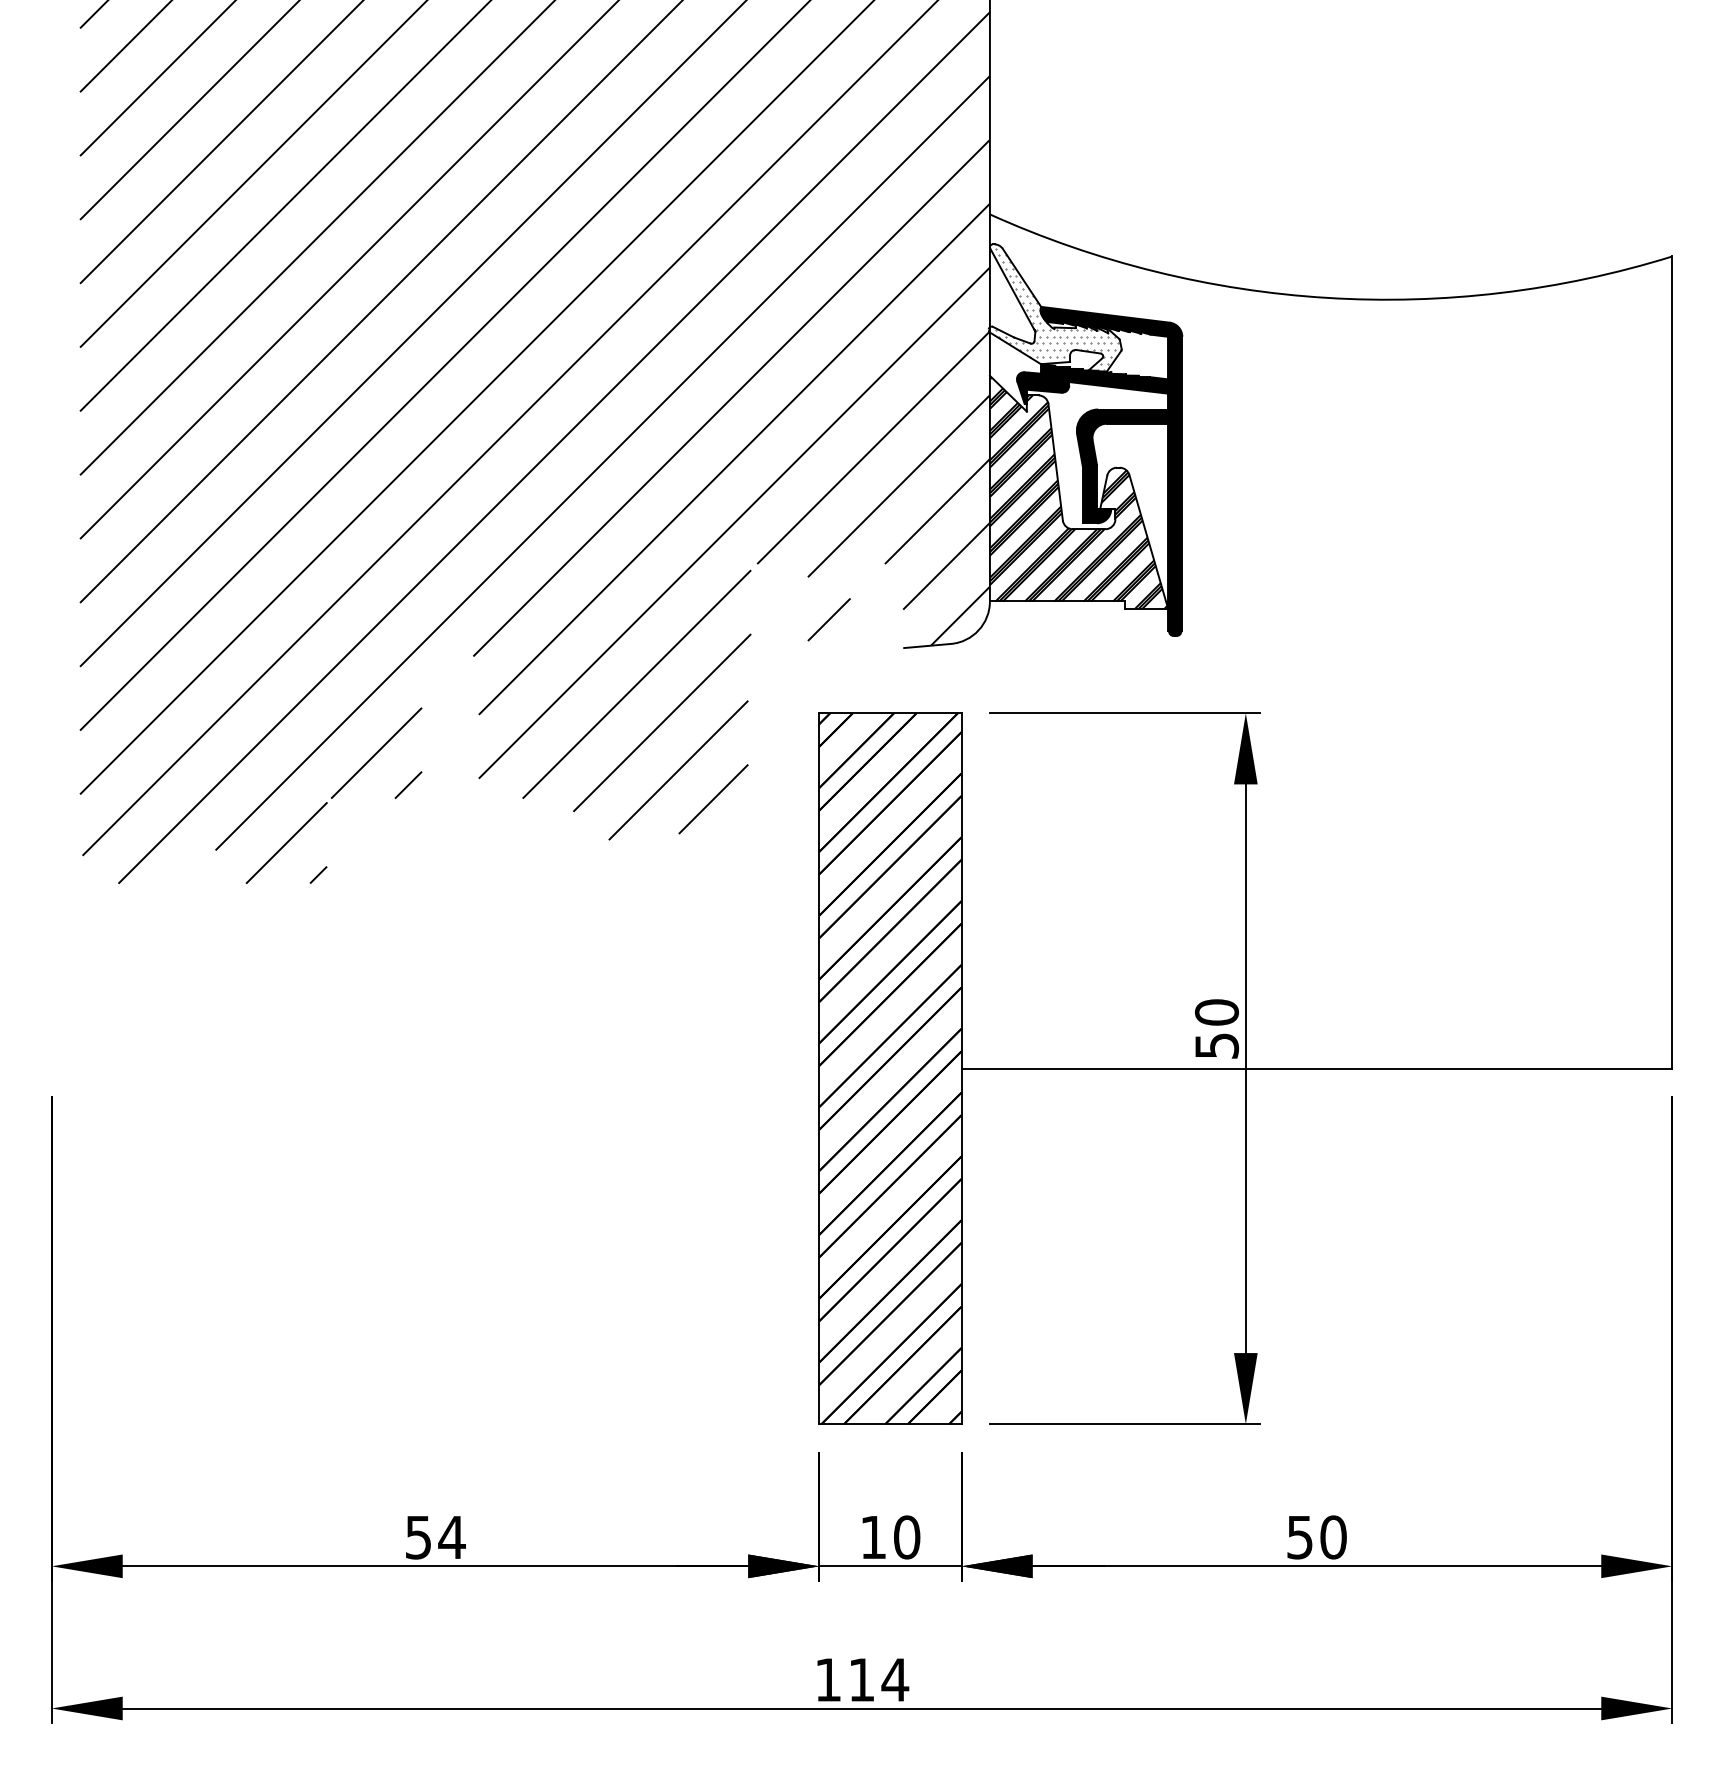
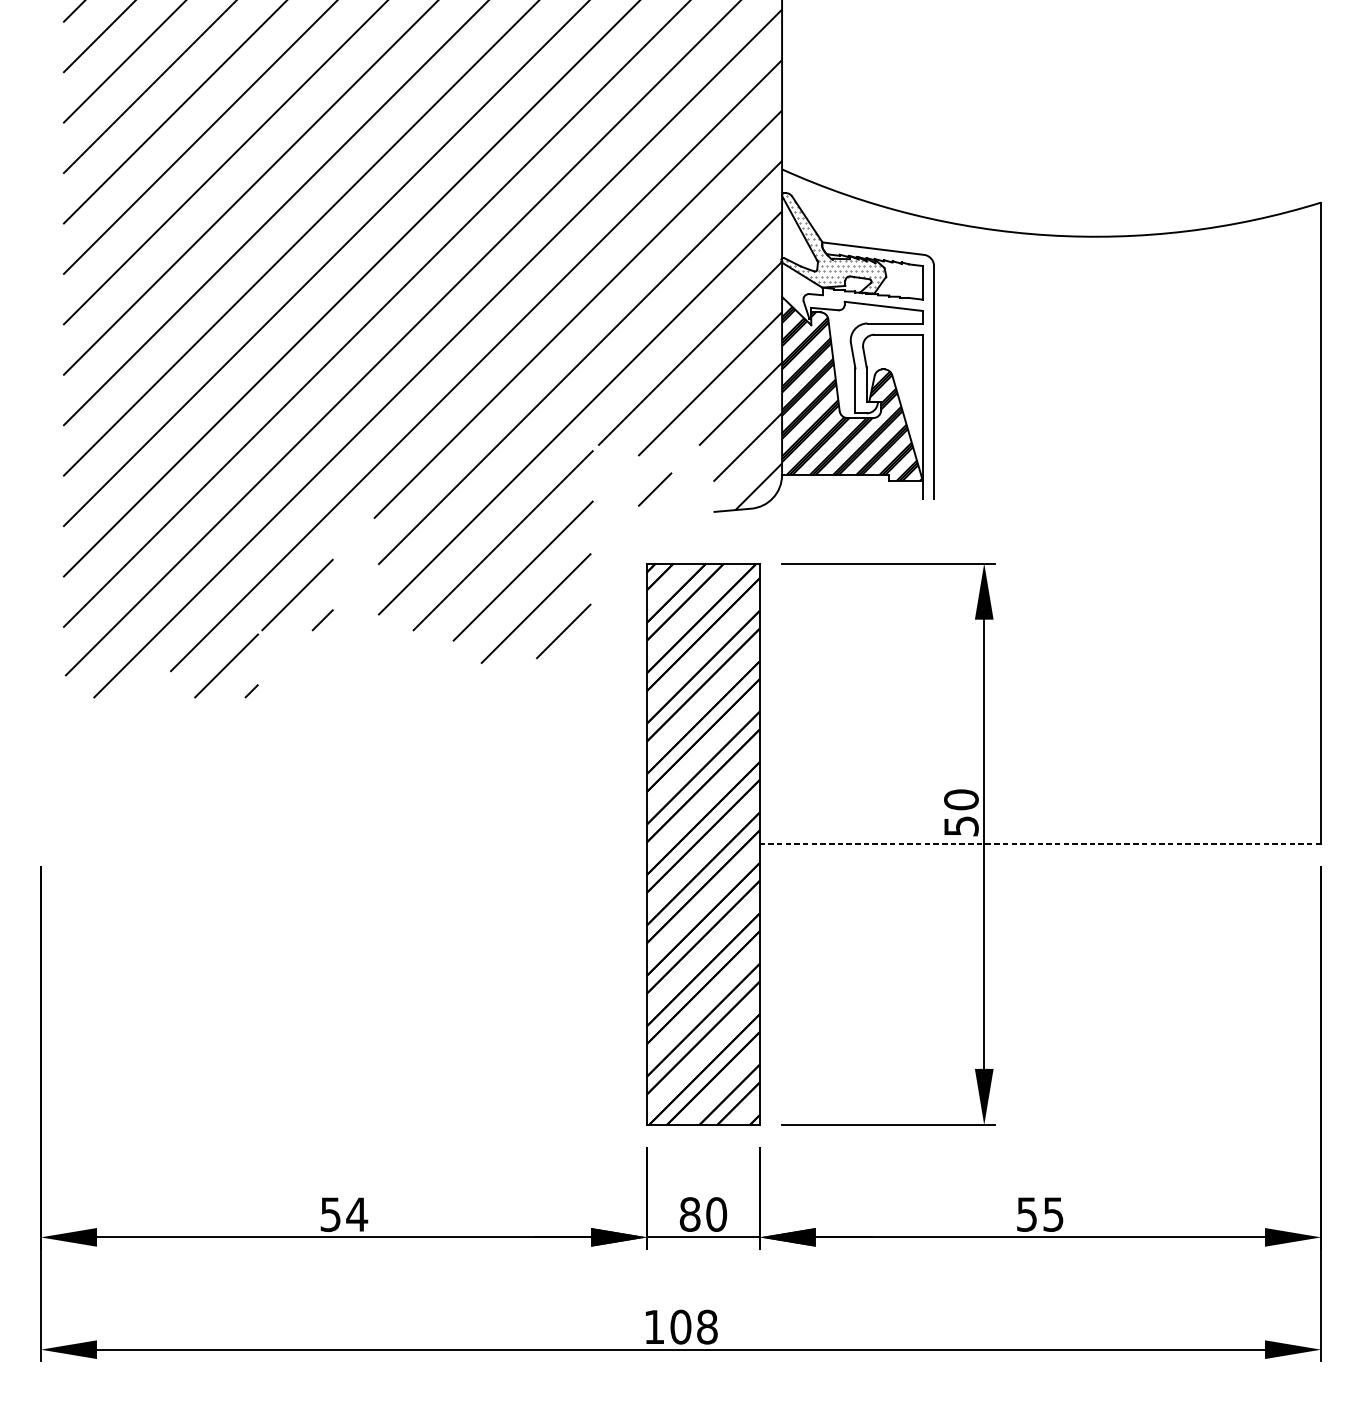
fill: (1099, 471) -> (868, 372), removed
line: (1316, 1068) -> (1040, 844), solid -> dashed
text: (873, 1537) -> (690, 1214), 10 -> 80
text: (1333, 1537) -> (1053, 1214), 50 -> 55
text: (878, 1680) -> (694, 1327), 114 -> 108

